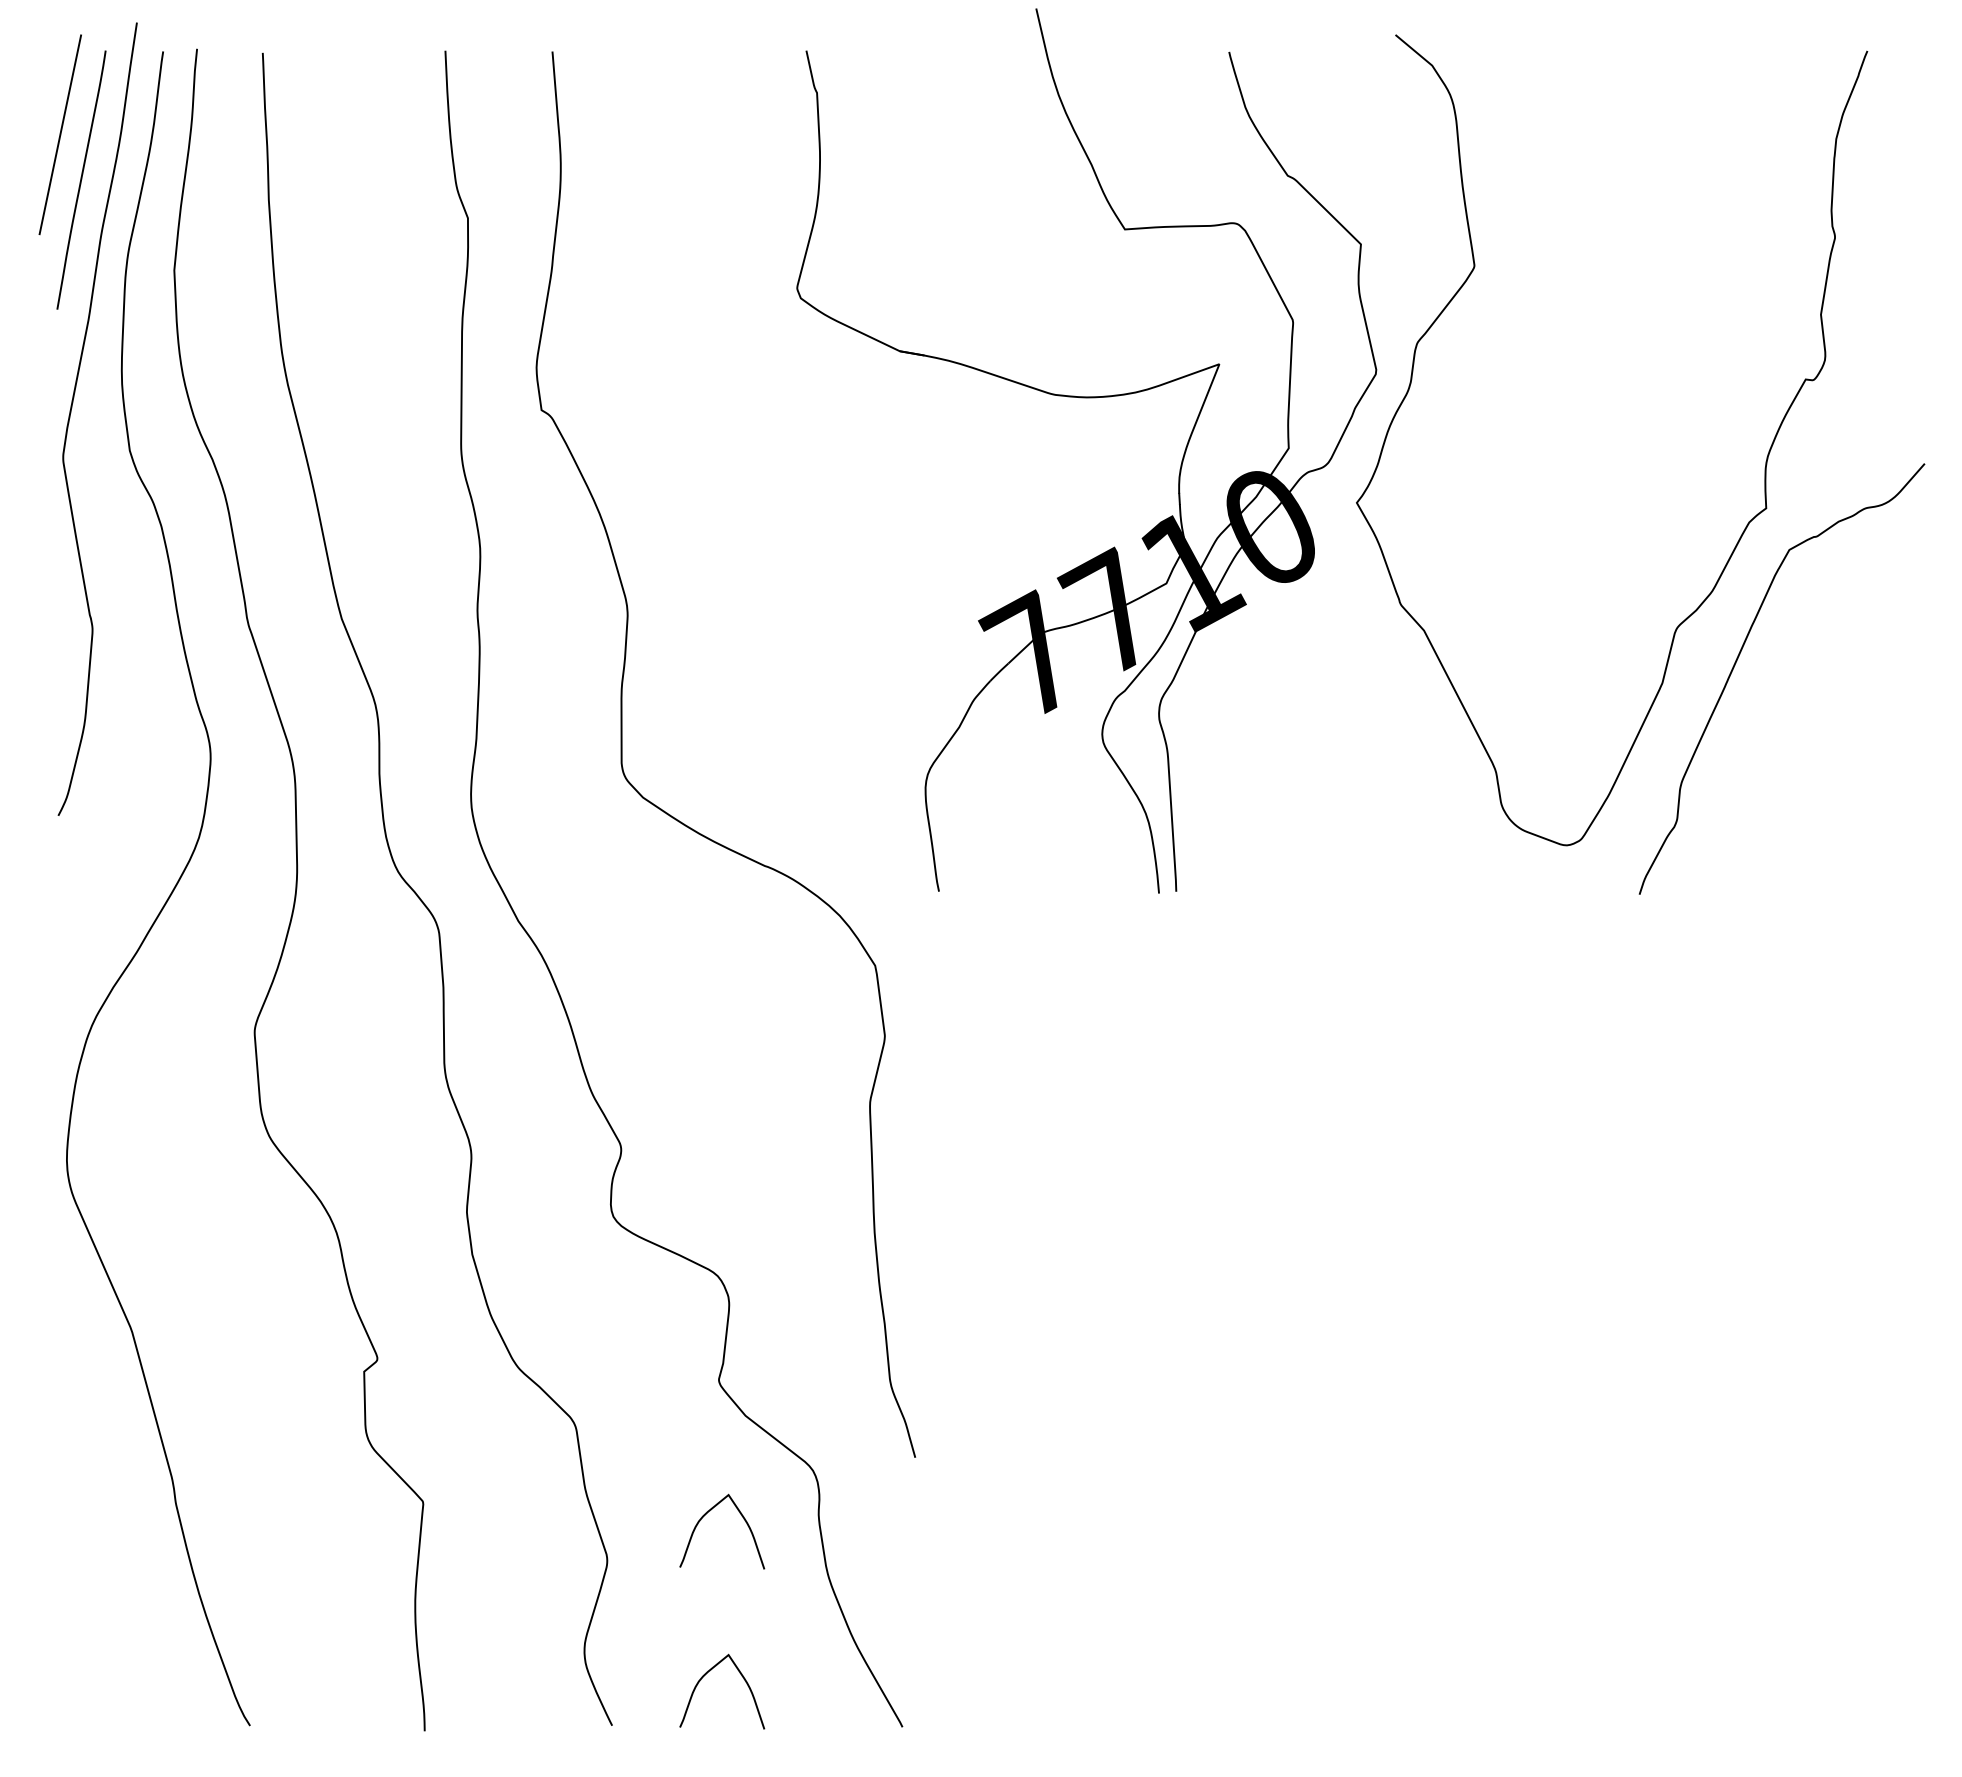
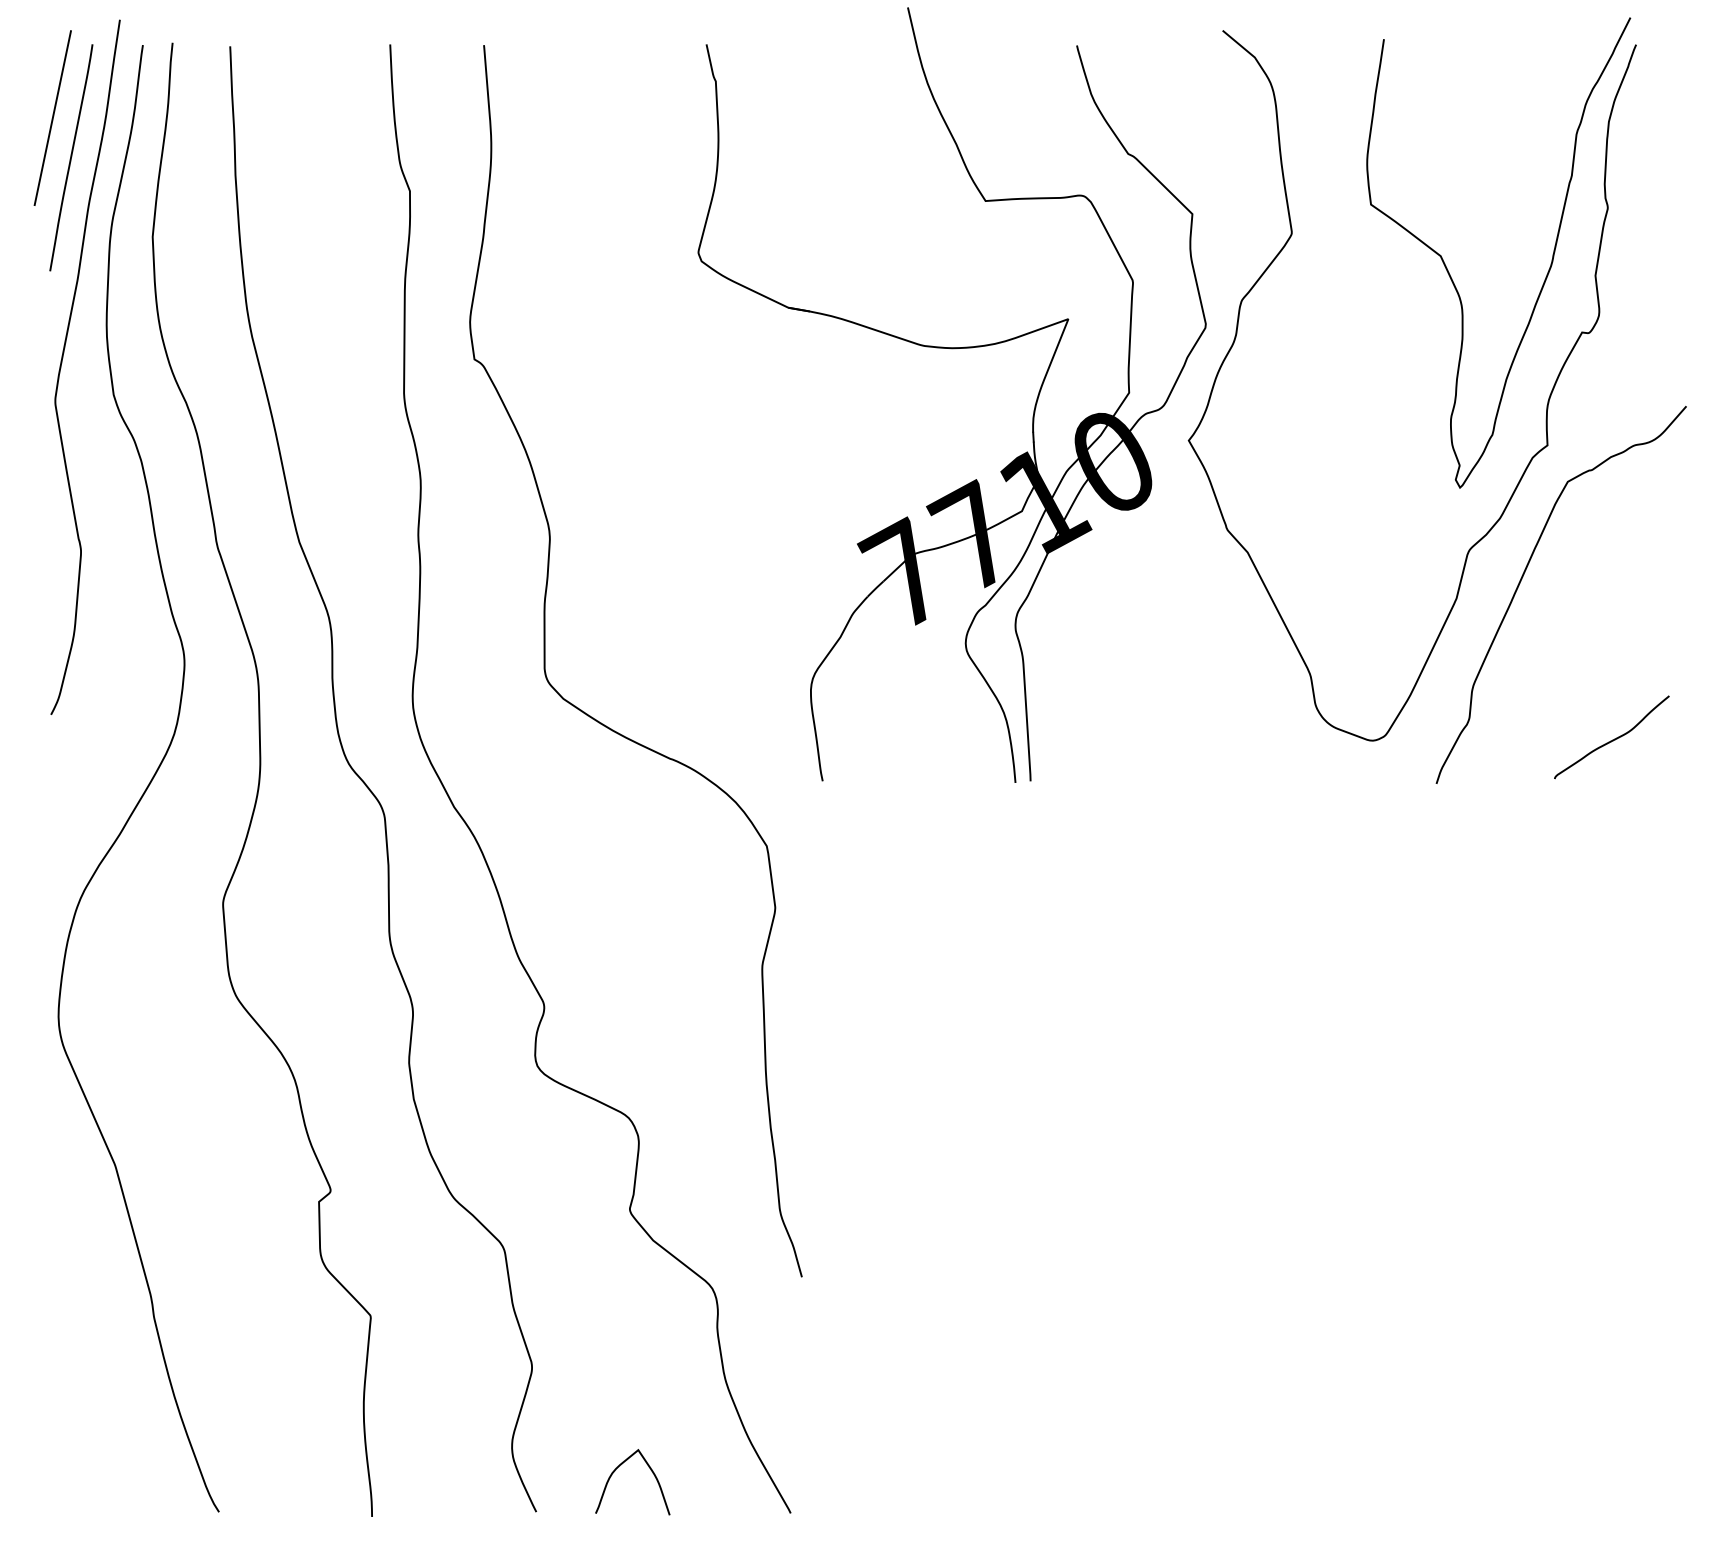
curve: (1765, 312) -> (1546, 273), added
curve: (1841, 843) -> (1613, 739), added
curve: (706, 1514) -> (618, 1327), removed

